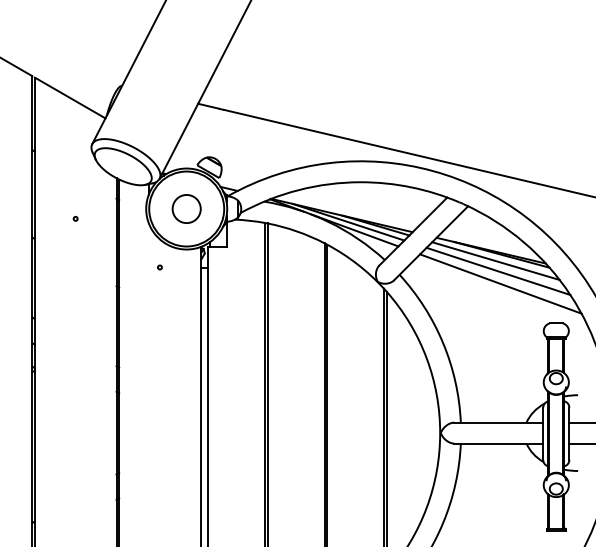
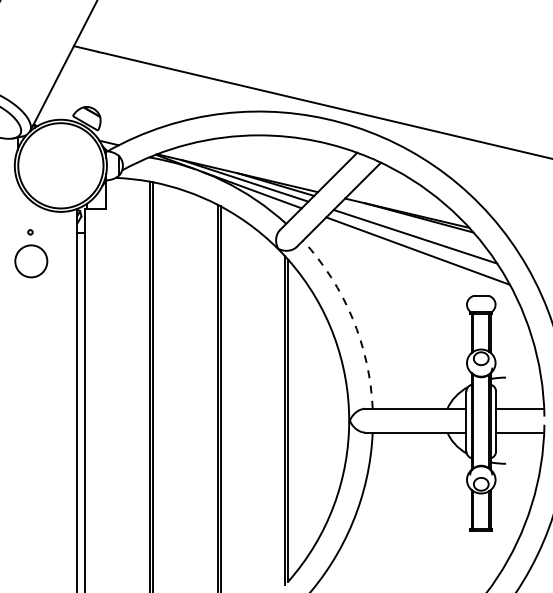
circle: (186, 208) -> (31, 260), moved
line: (495, 261) -> (412, 225), removed
arc: (443, 343) -> (352, 318), solid -> dashed

